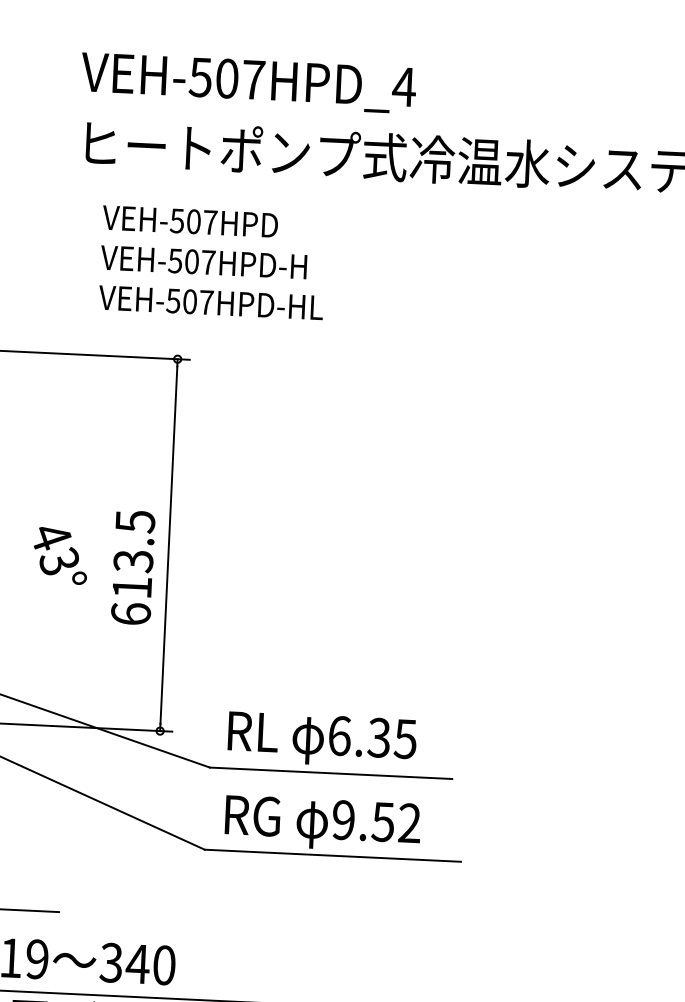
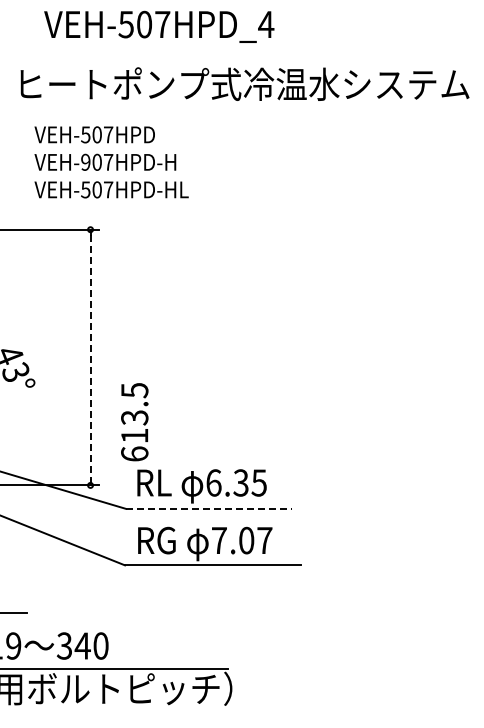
text: (248, 82) -> (159, 26), moved
text: (175, 259) -> (85, 161), VEH-507HPD-H -> VEH-907HPD-H
line: (168, 545) -> (90, 357), solid -> dashed
text: (132, 568) -> (134, 422), moved
line: (331, 772) -> (209, 508), solid -> dashed
text: (375, 821) -> (241, 540), 9.52 -> 7.07

